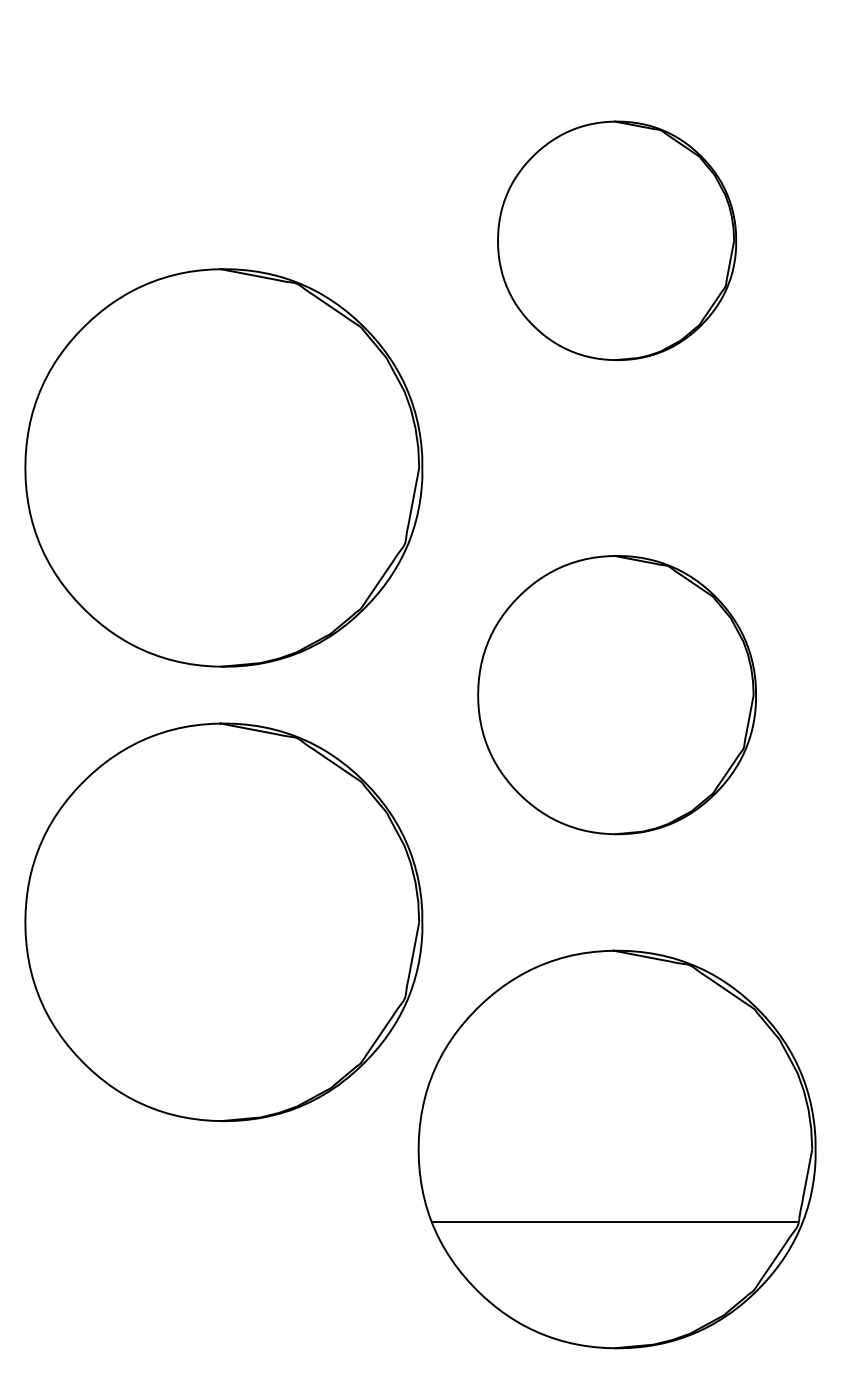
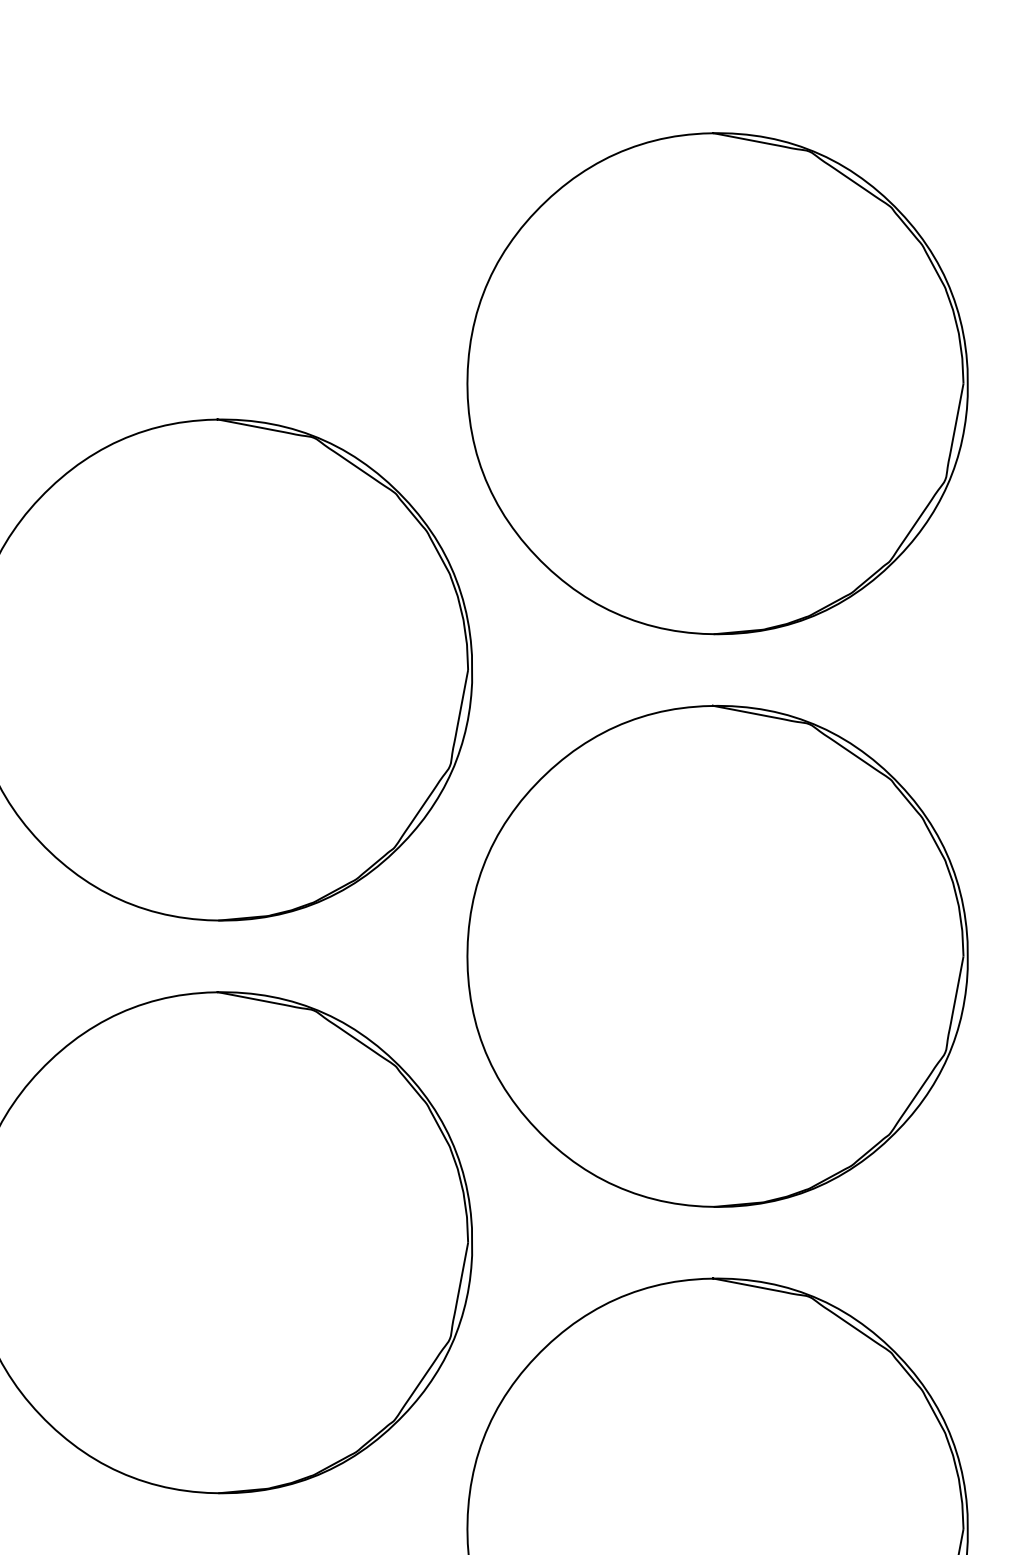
part: (616, 240) -> (716, 383), size x1.67
part: (616, 694) -> (716, 955), size x1.43

